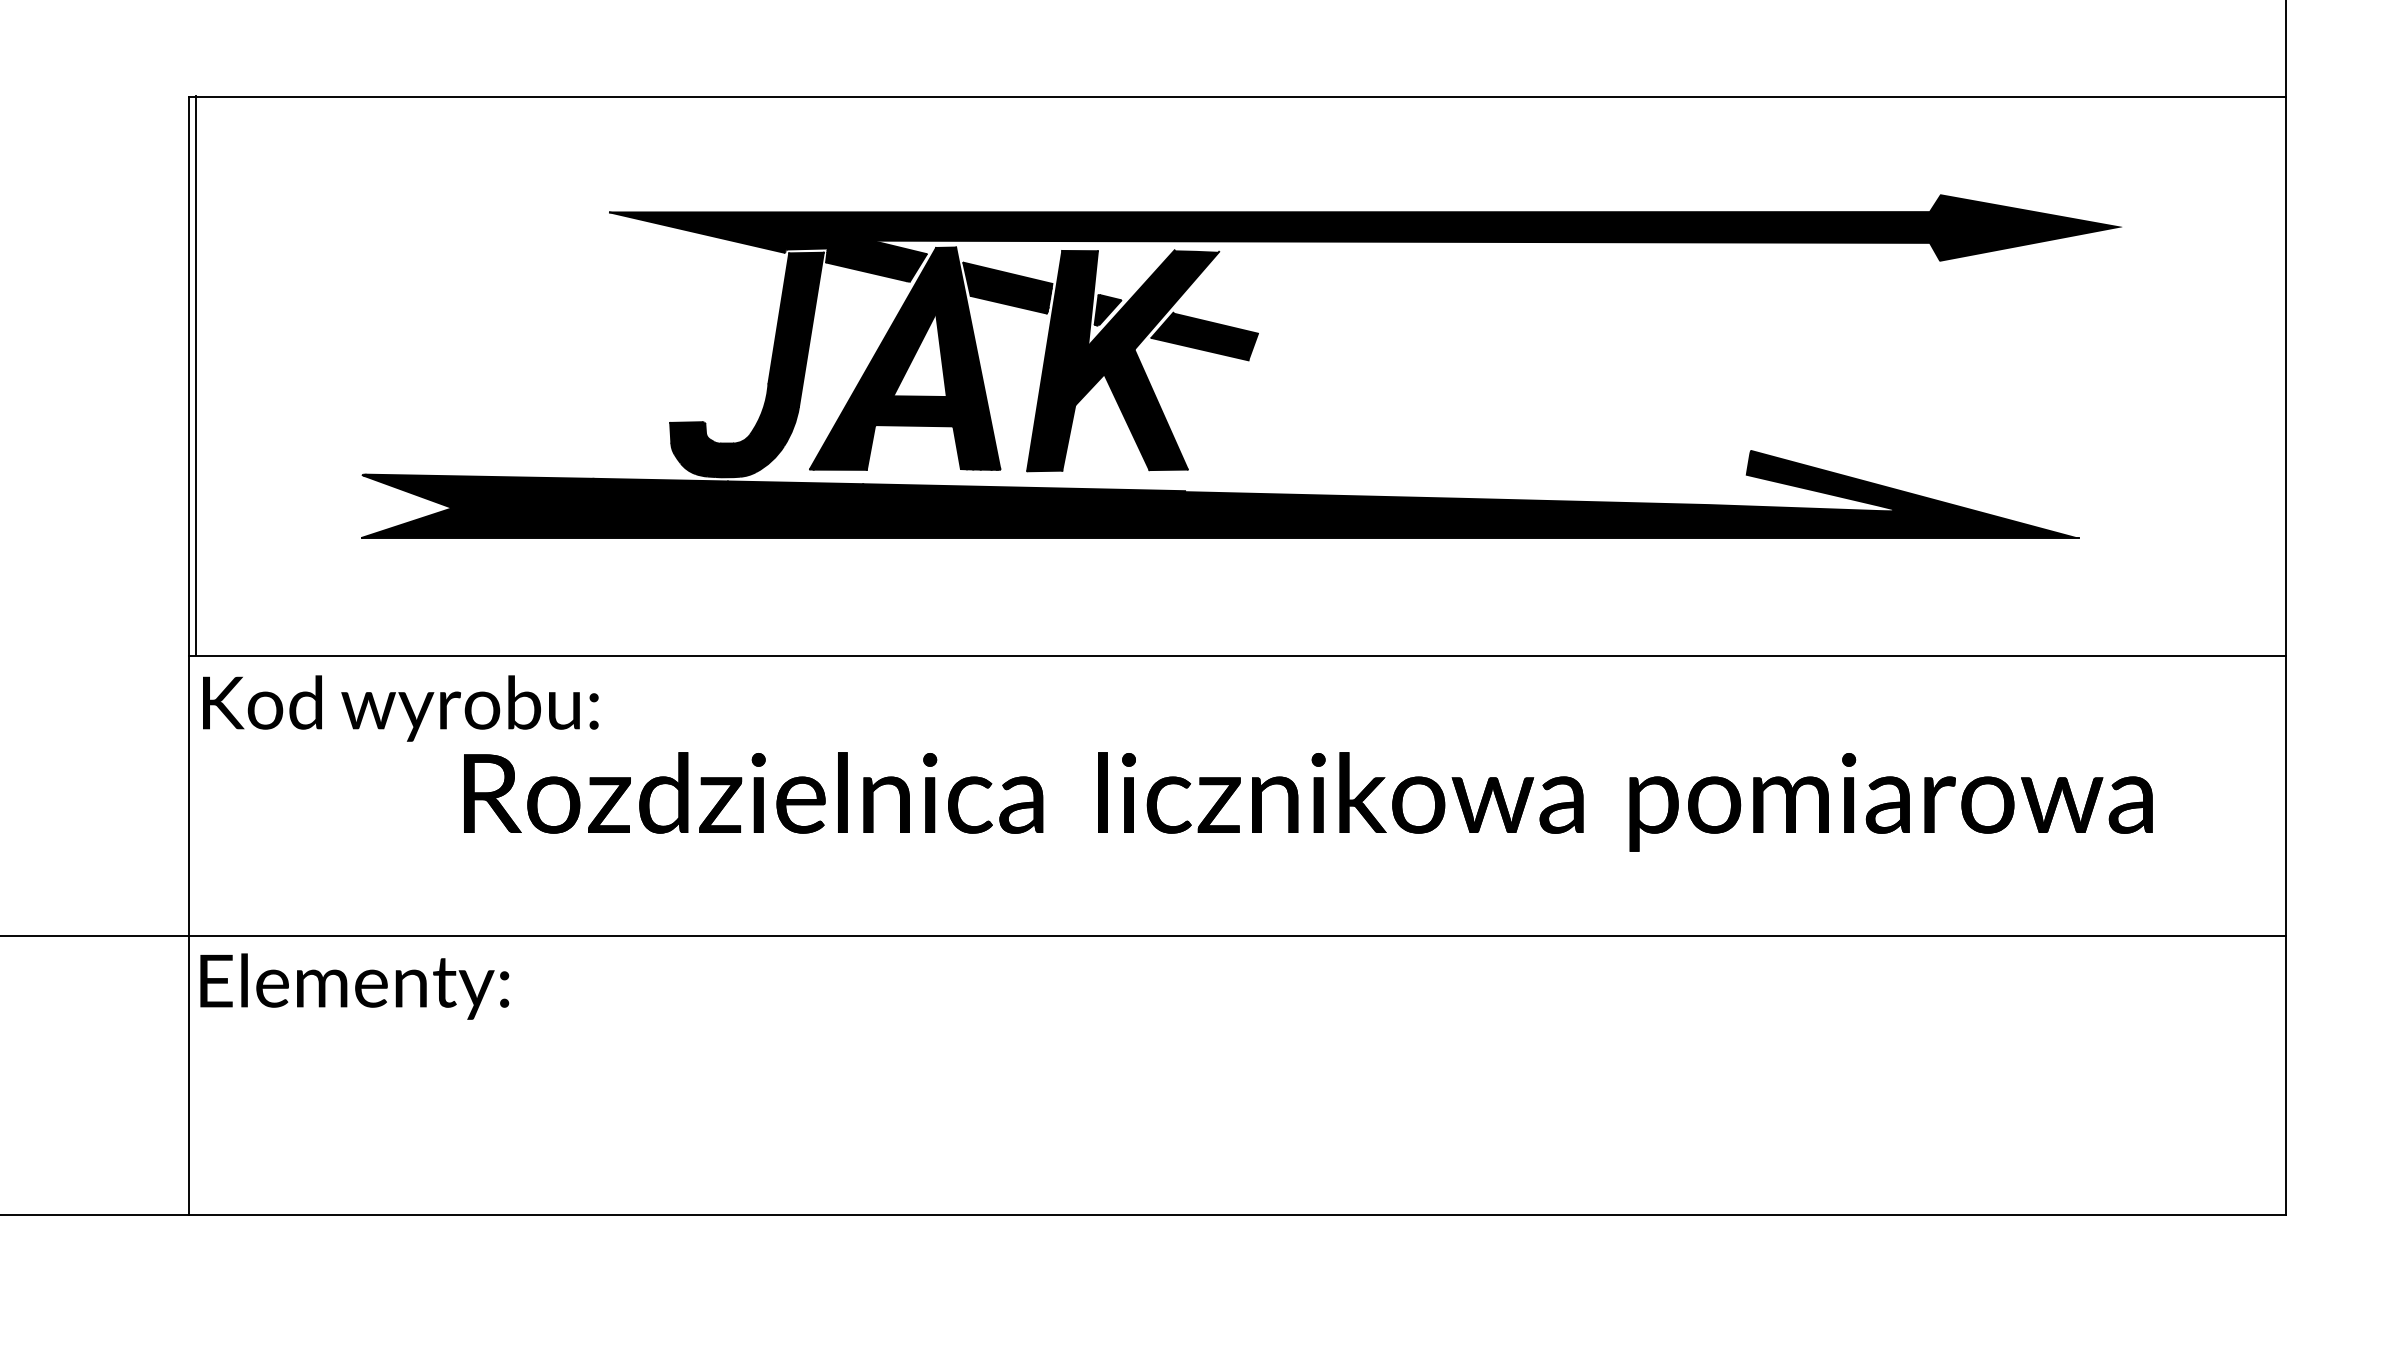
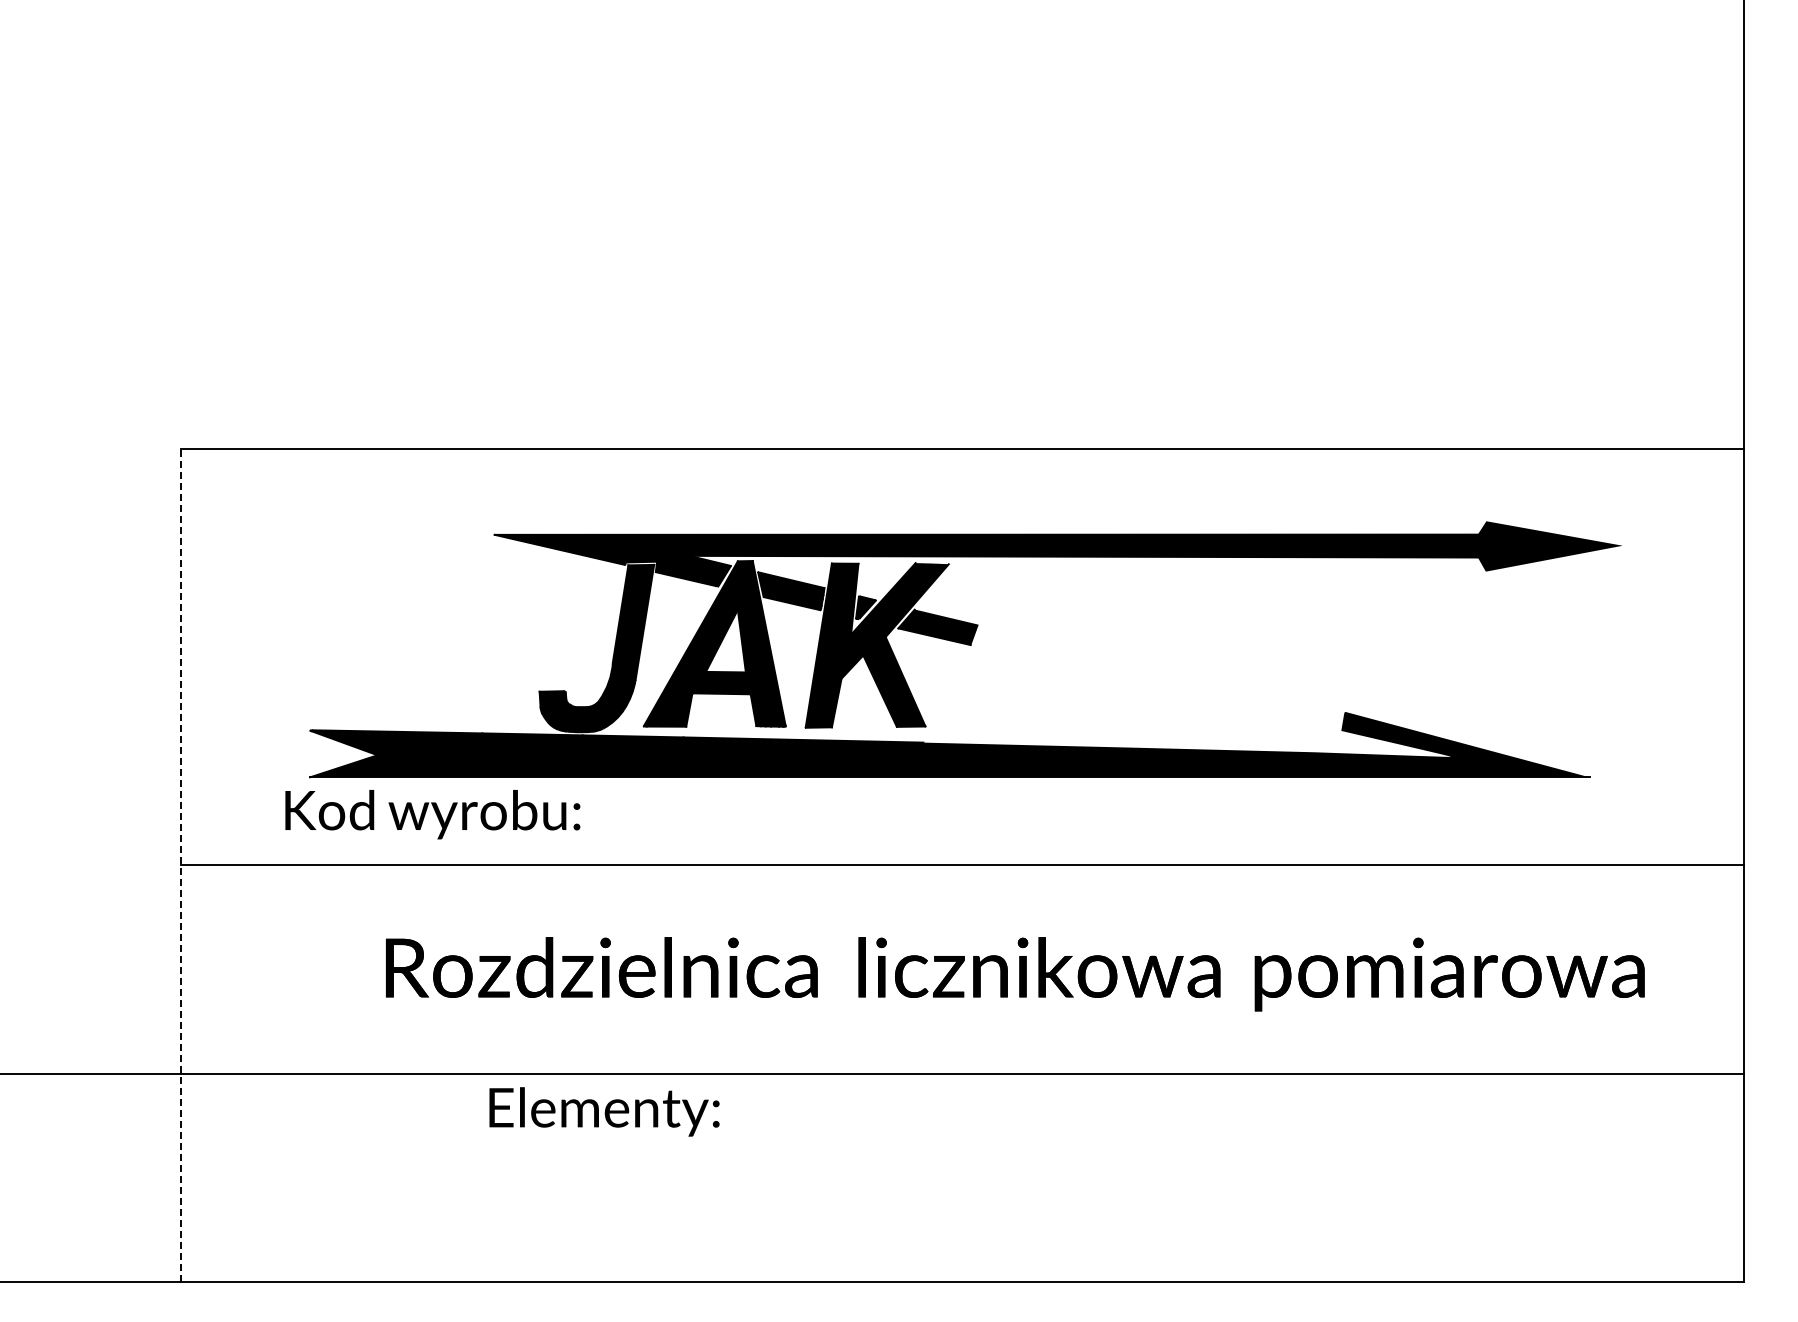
line: (196, 375) -> (186, 656), removed
line: (188, 656) -> (180, 865), solid -> dashed
text: (400, 708) -> (432, 814), moved
text: (354, 986) -> (604, 1111), moved

